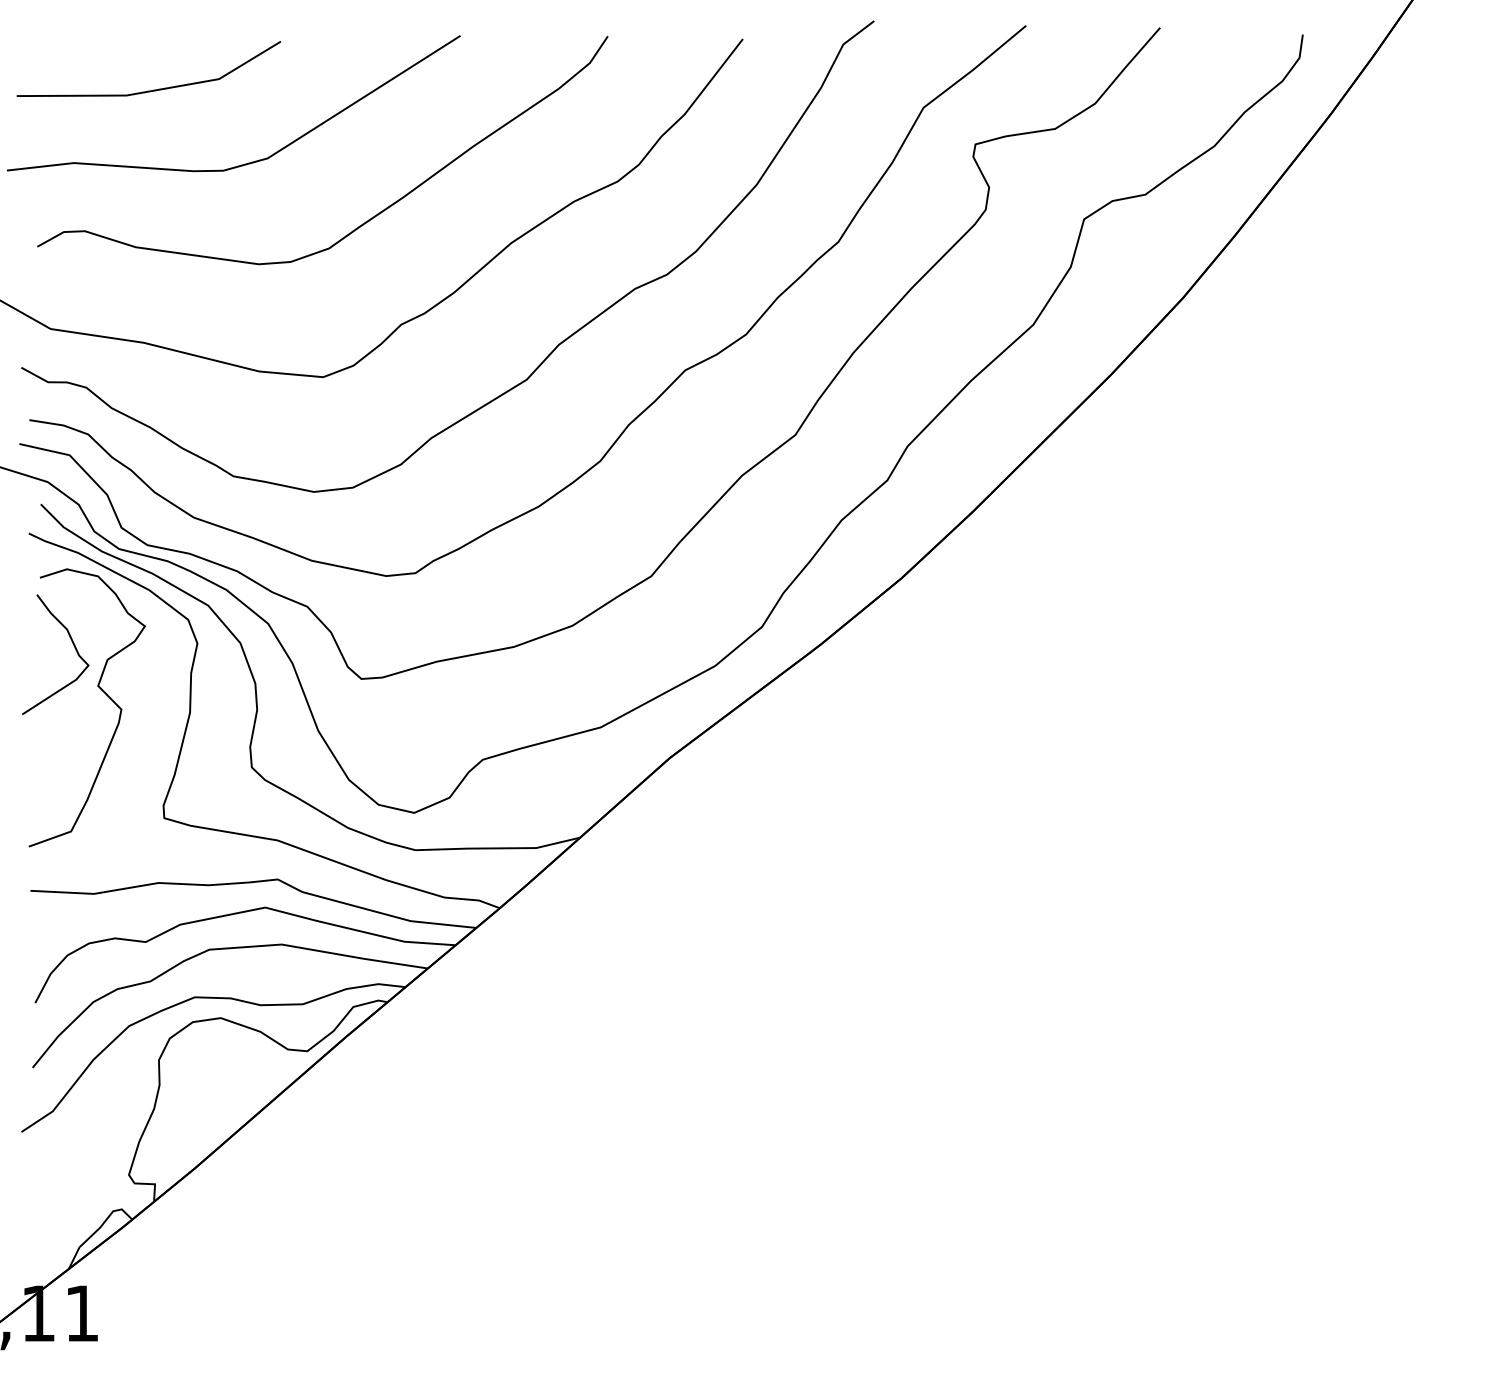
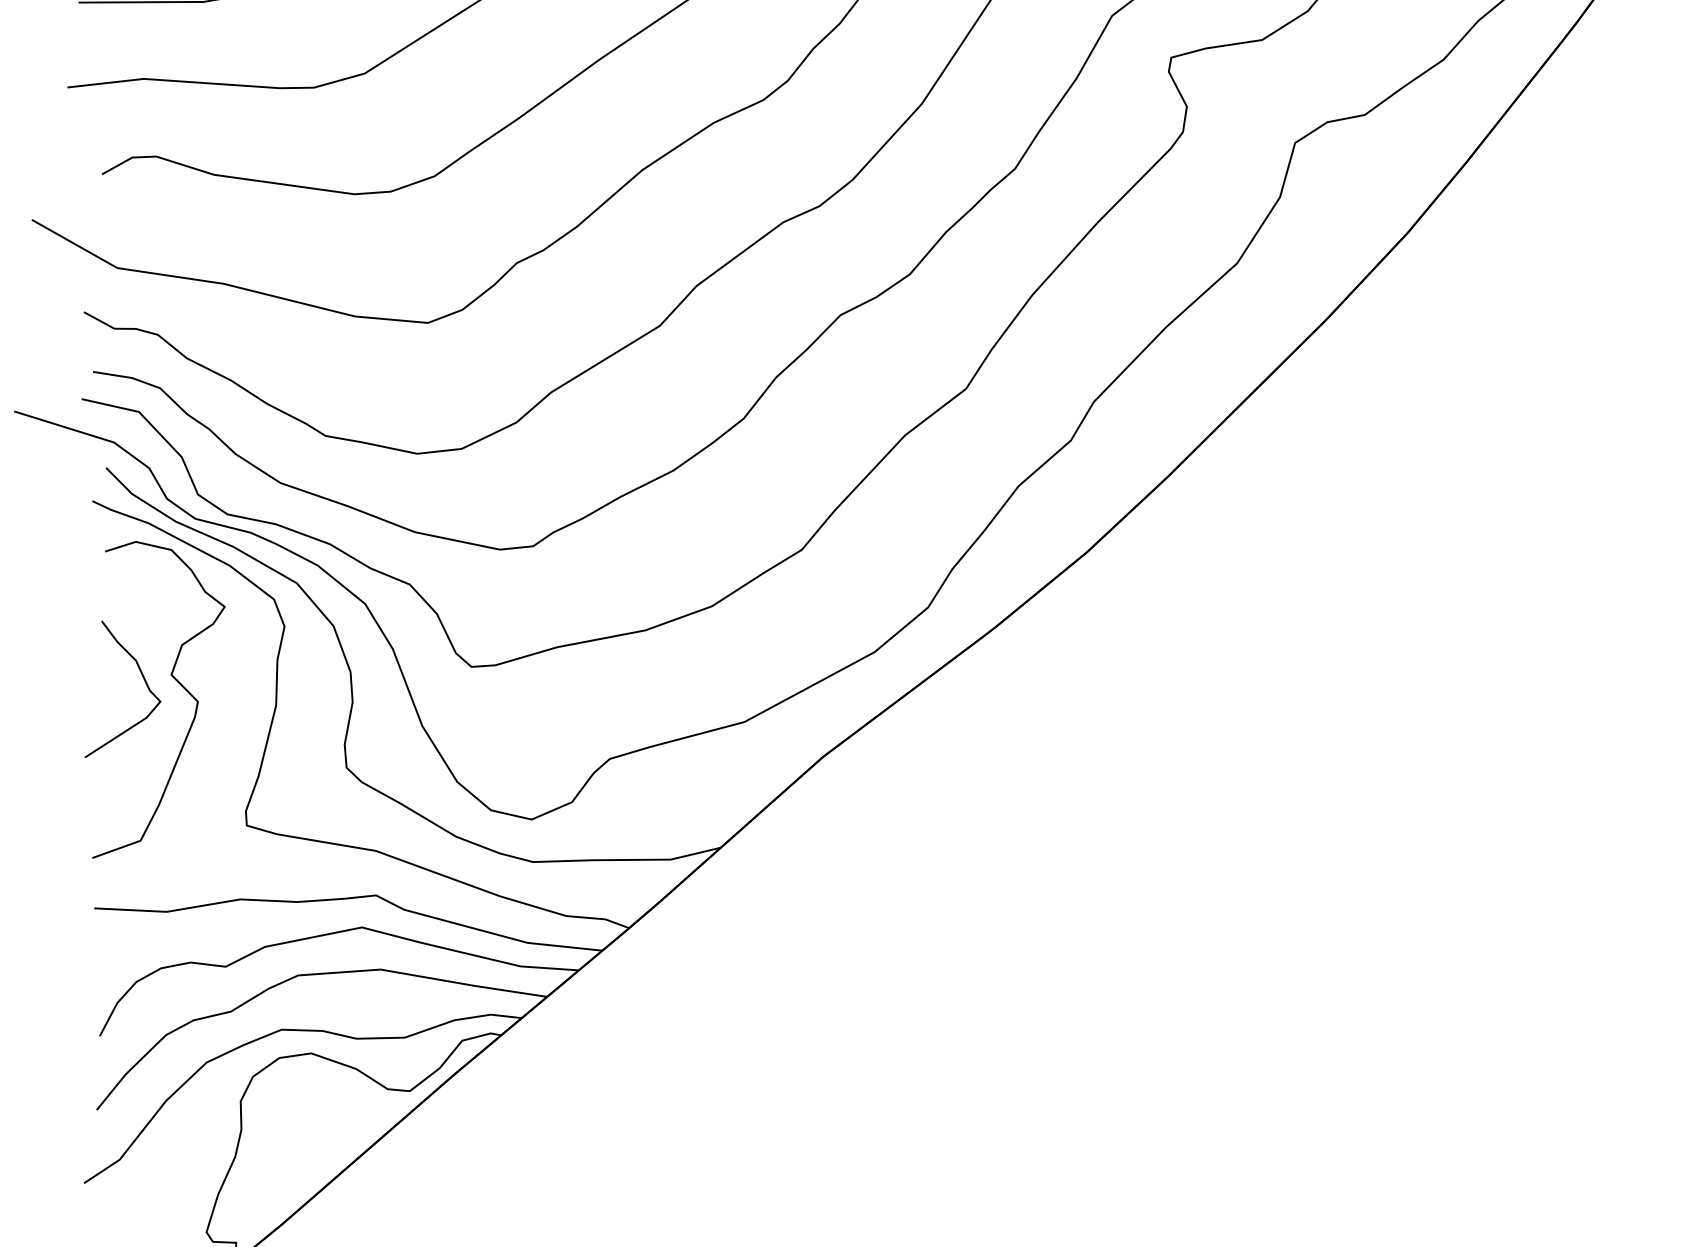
curve: (73, 646) -> (143, 680), moved

